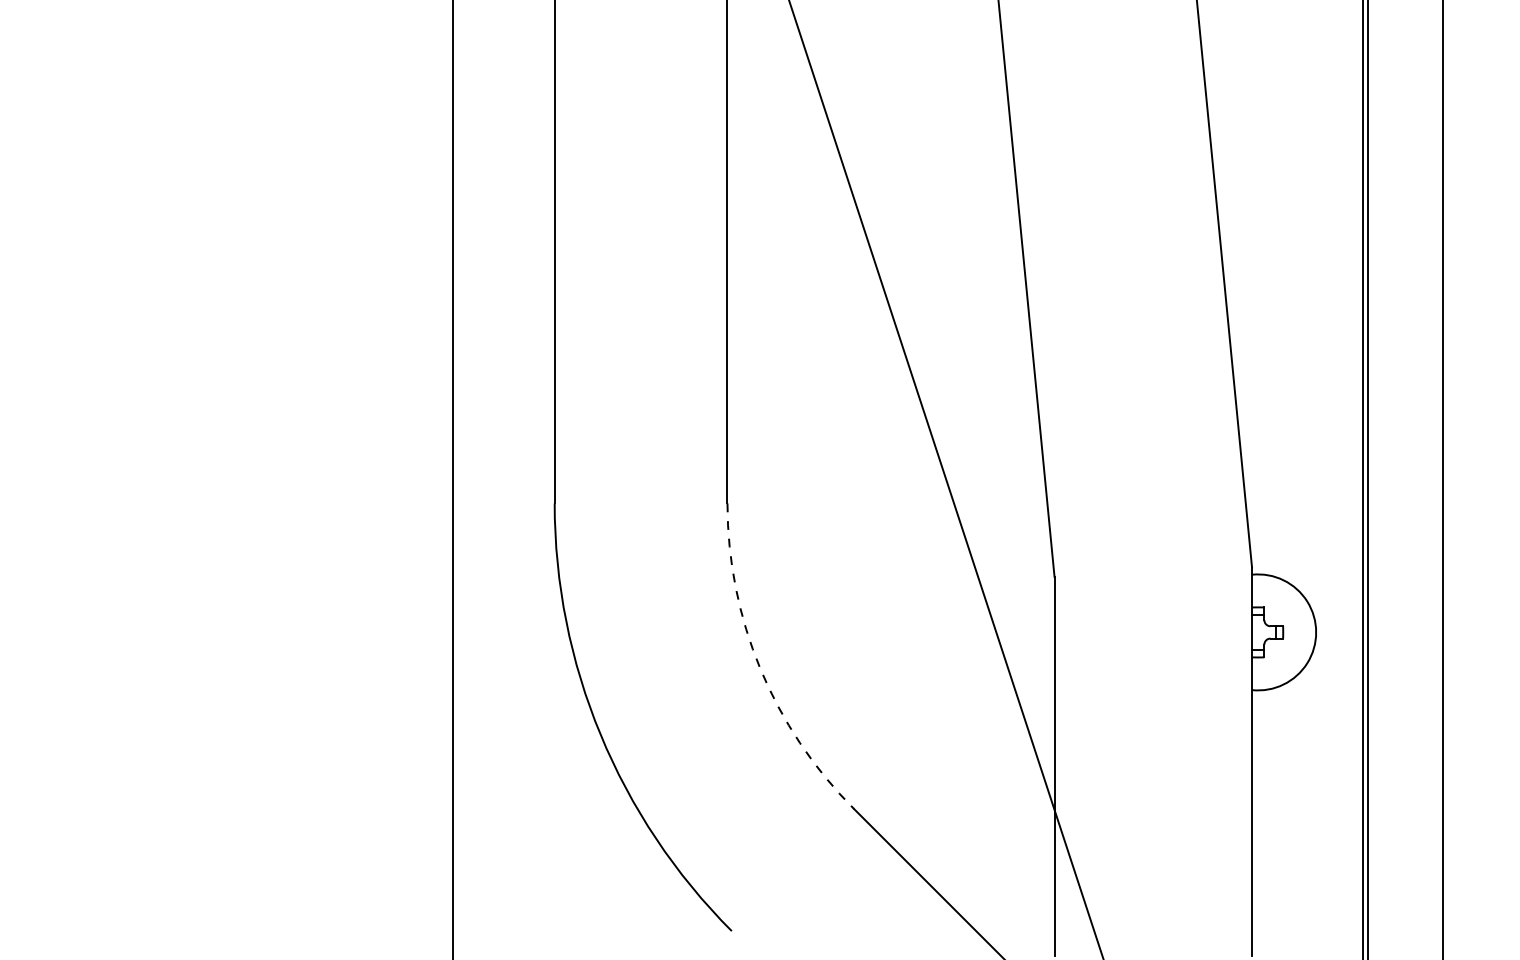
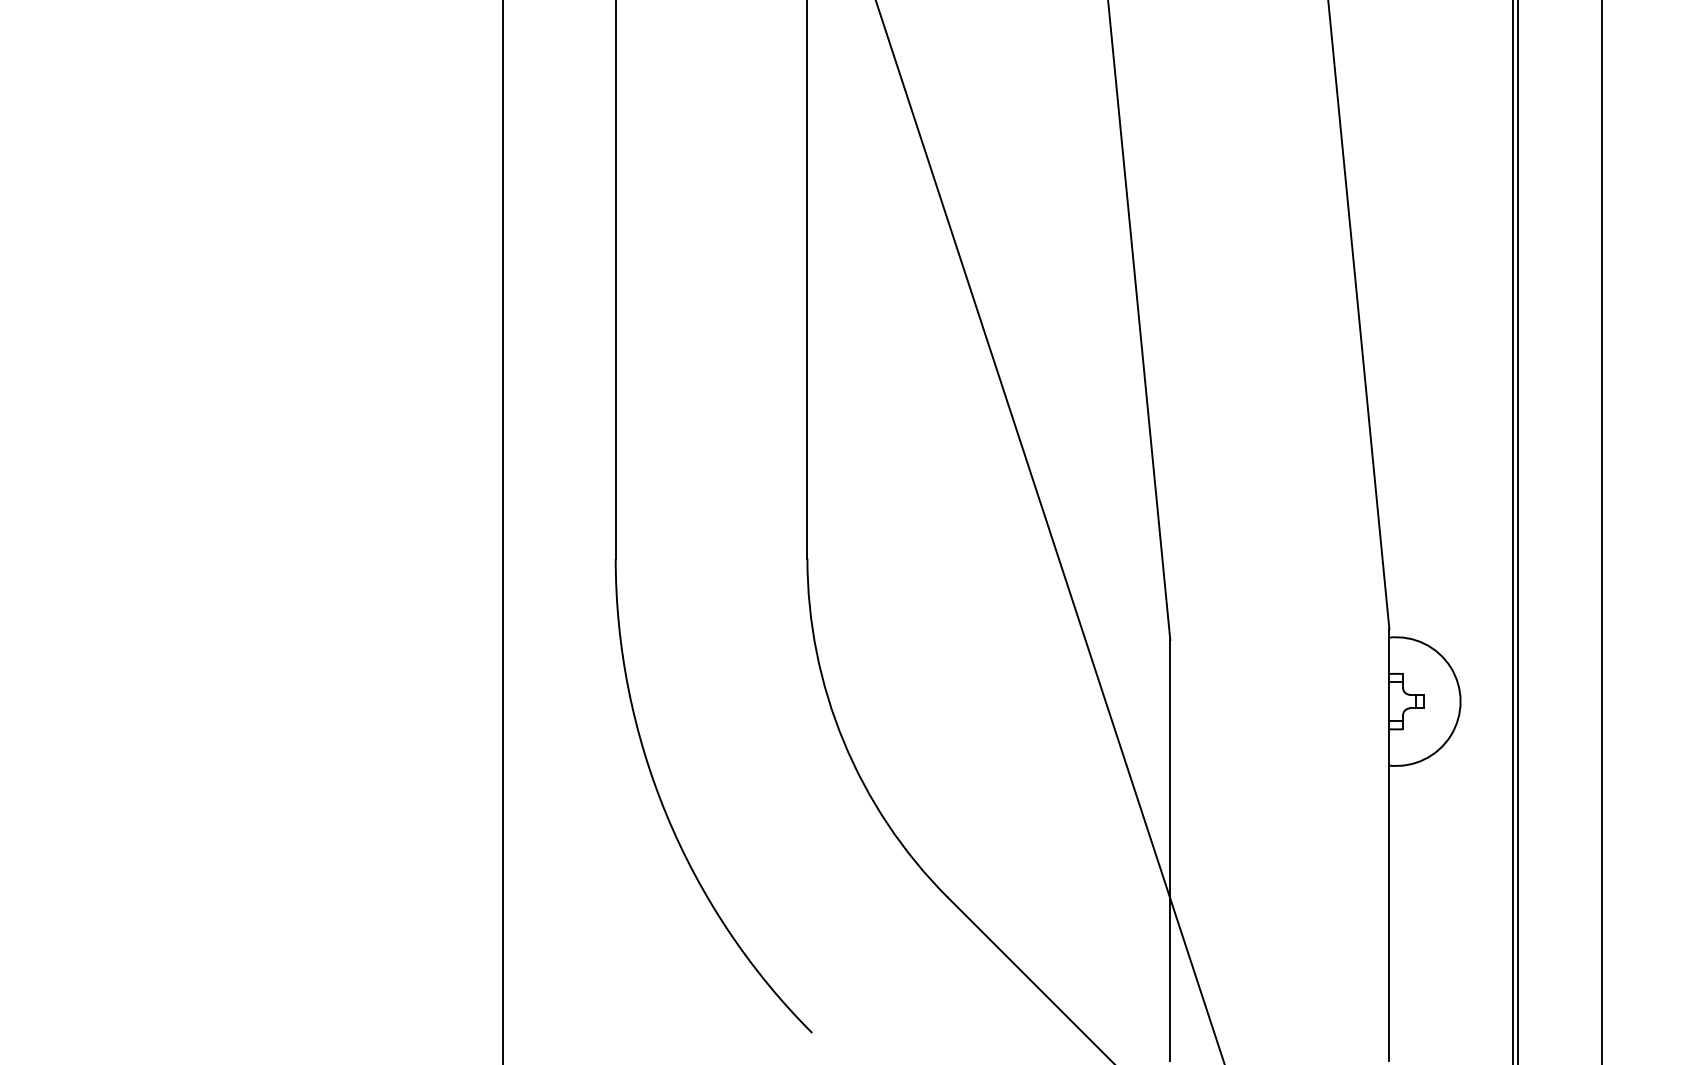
arc: (760, 668) -> (843, 741), dashed -> solid

